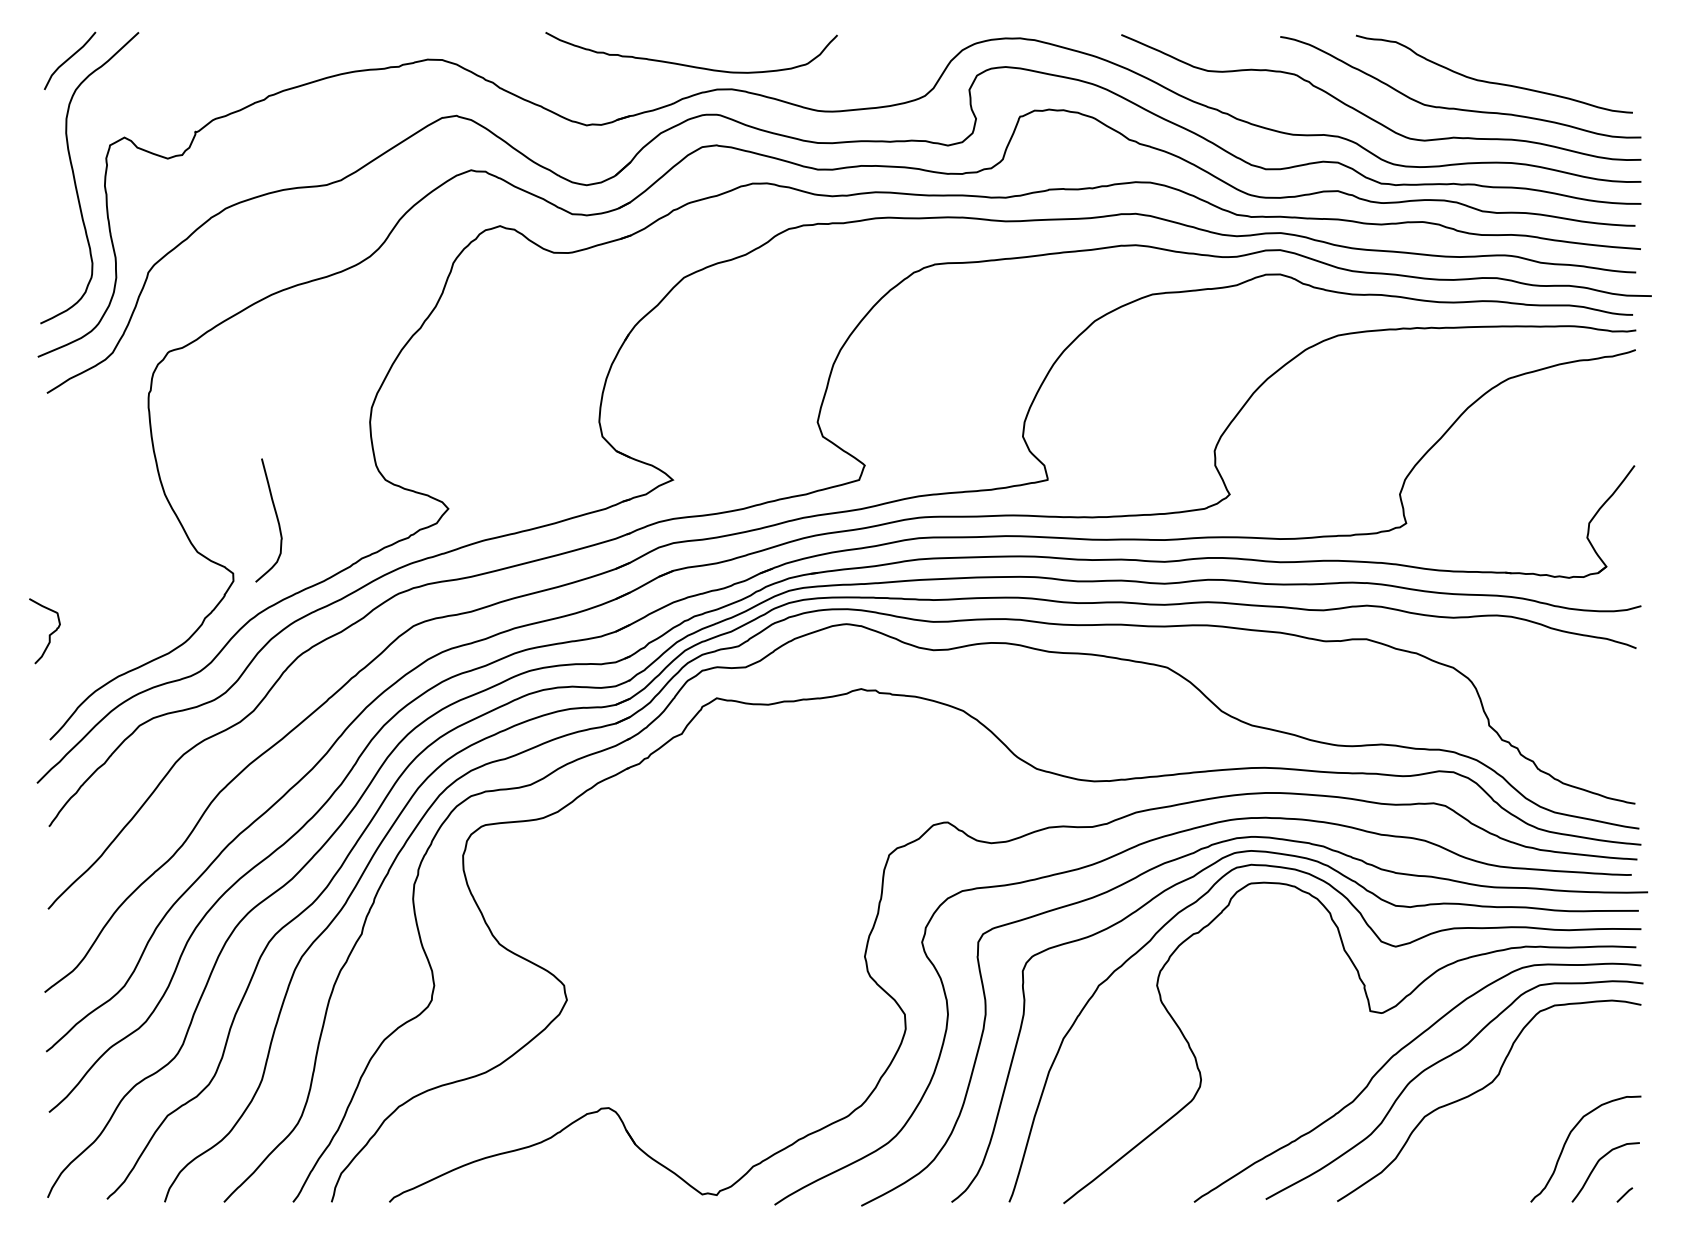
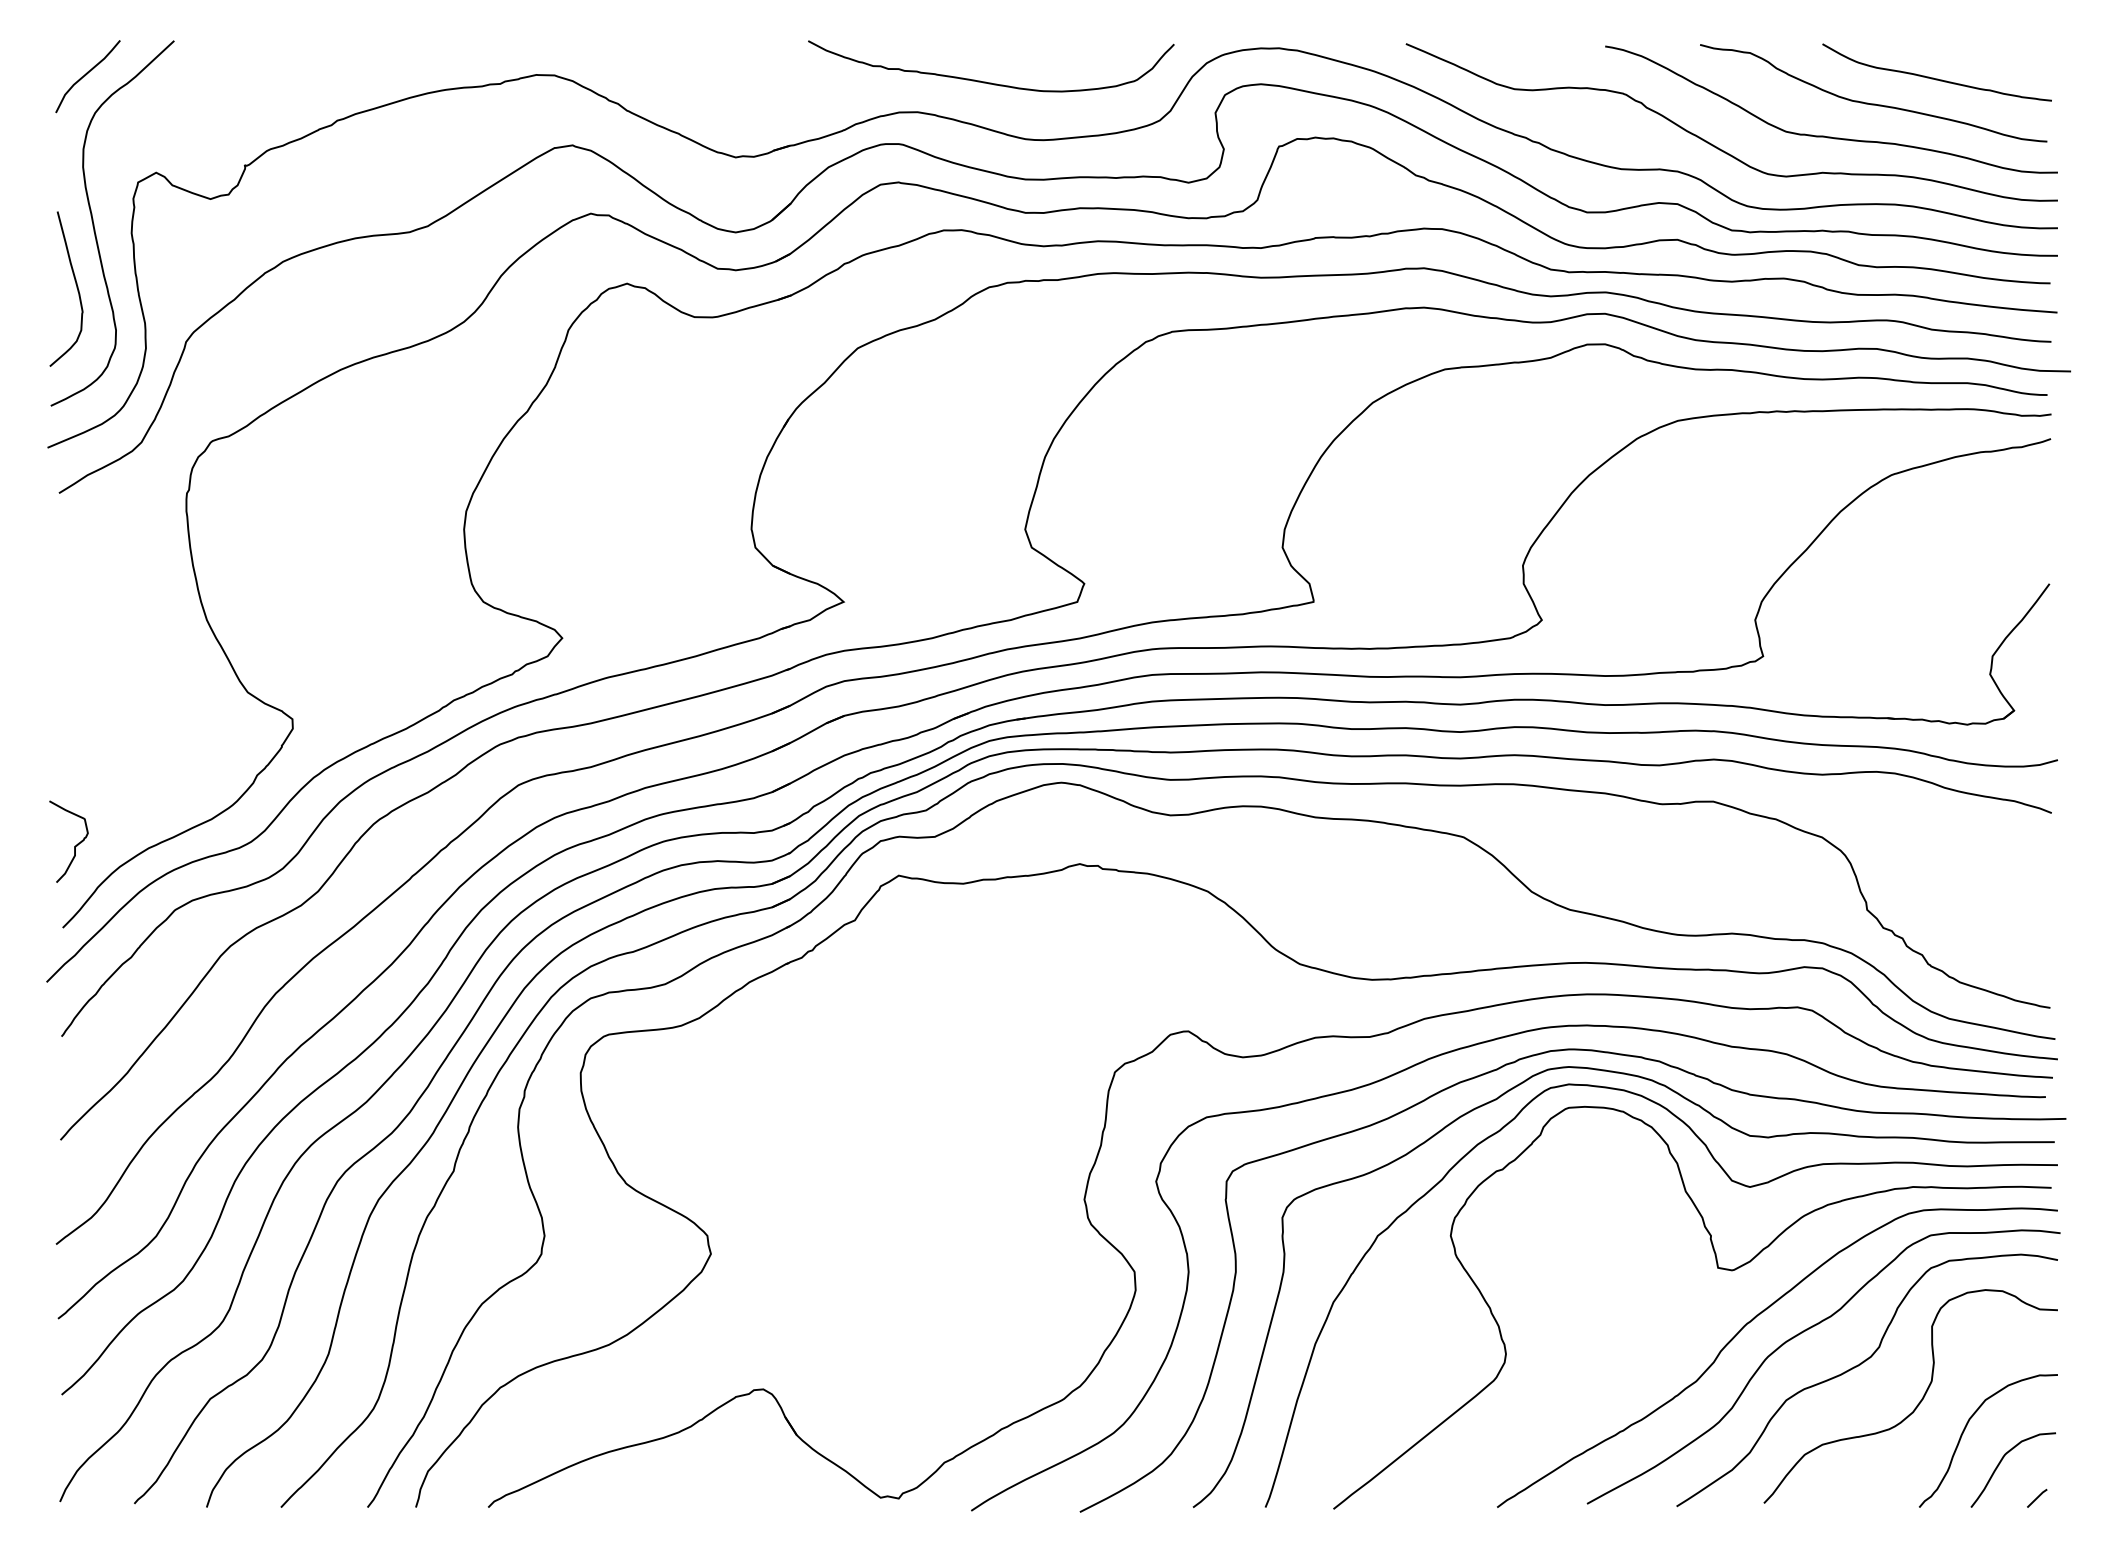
curve: (1542, 61) -> (1933, 77), added
curve: (687, 64) -> (986, 81), moved
curve: (276, 519) -> (75, 287), moved
curve: (48, 635) -> (73, 847), moved
curve: (1529, 1119) -> (1917, 1403), added

